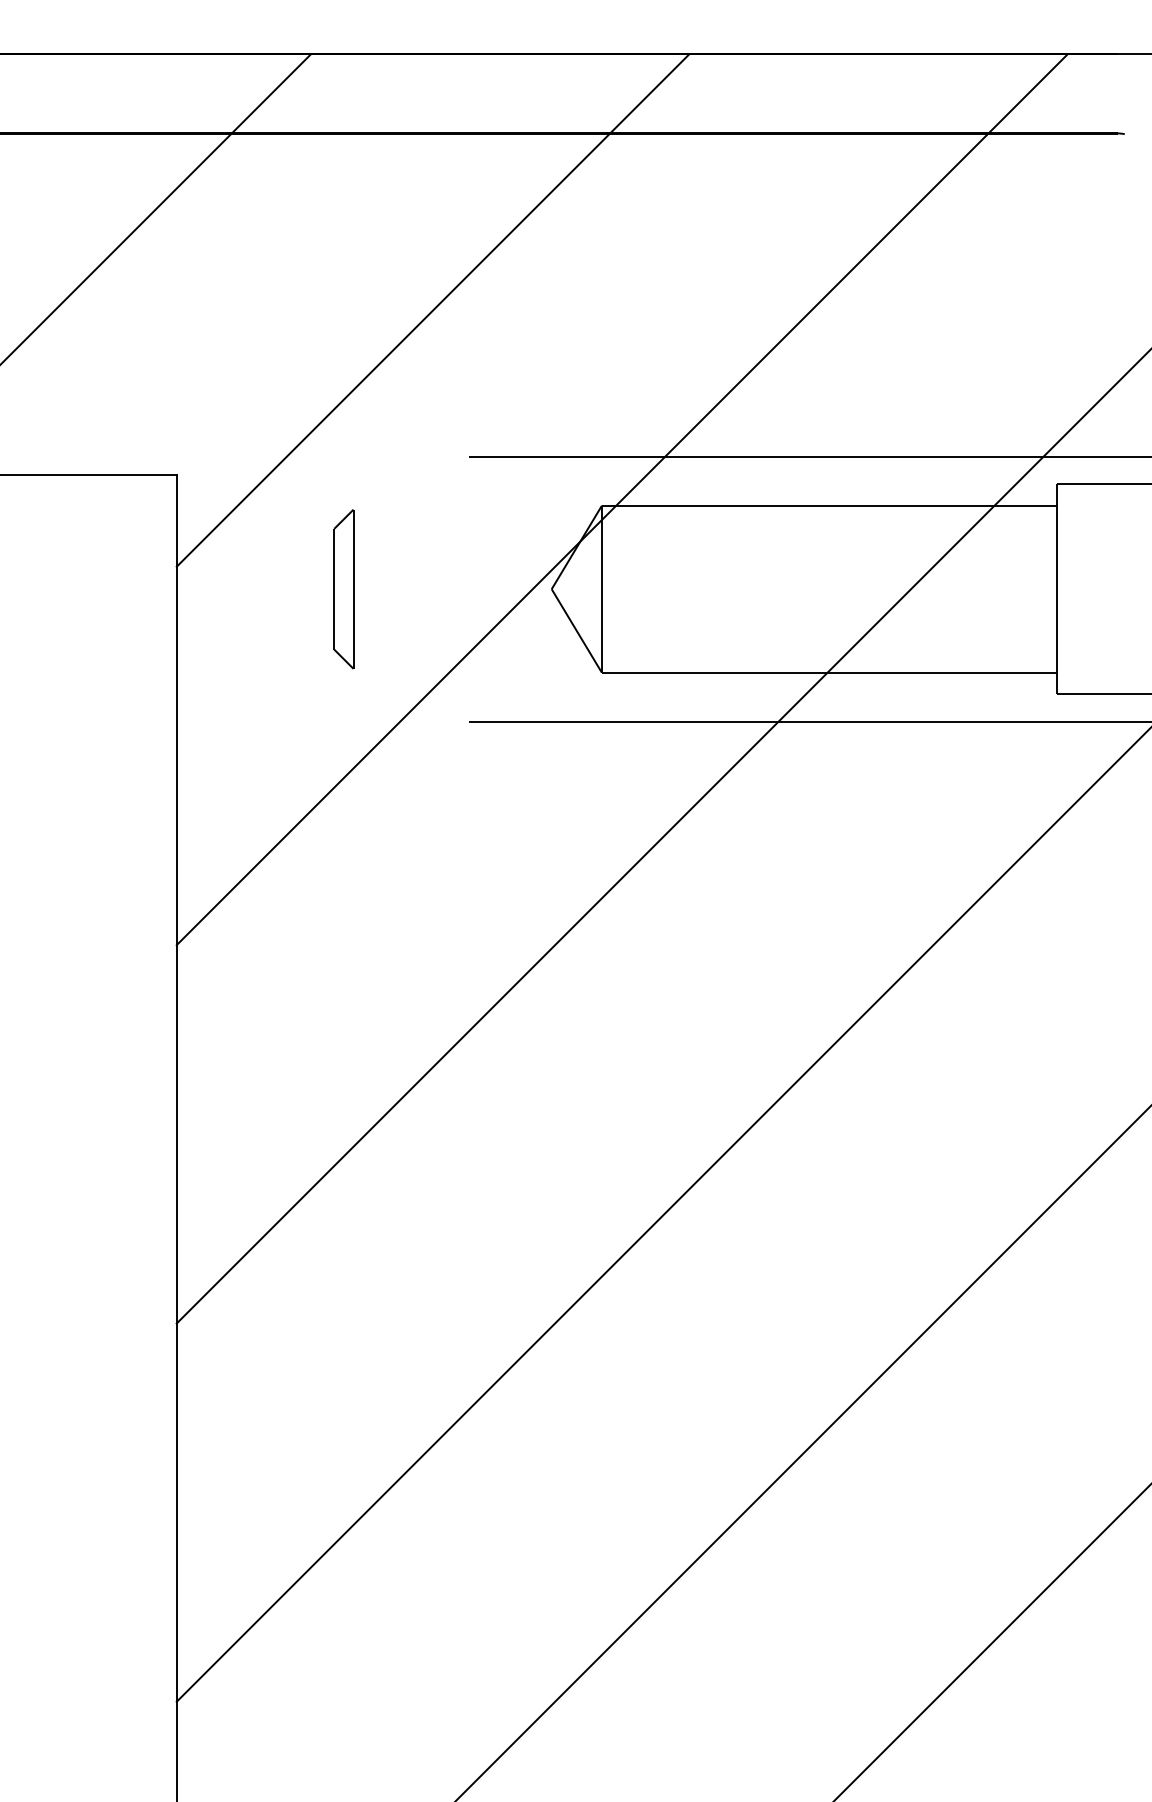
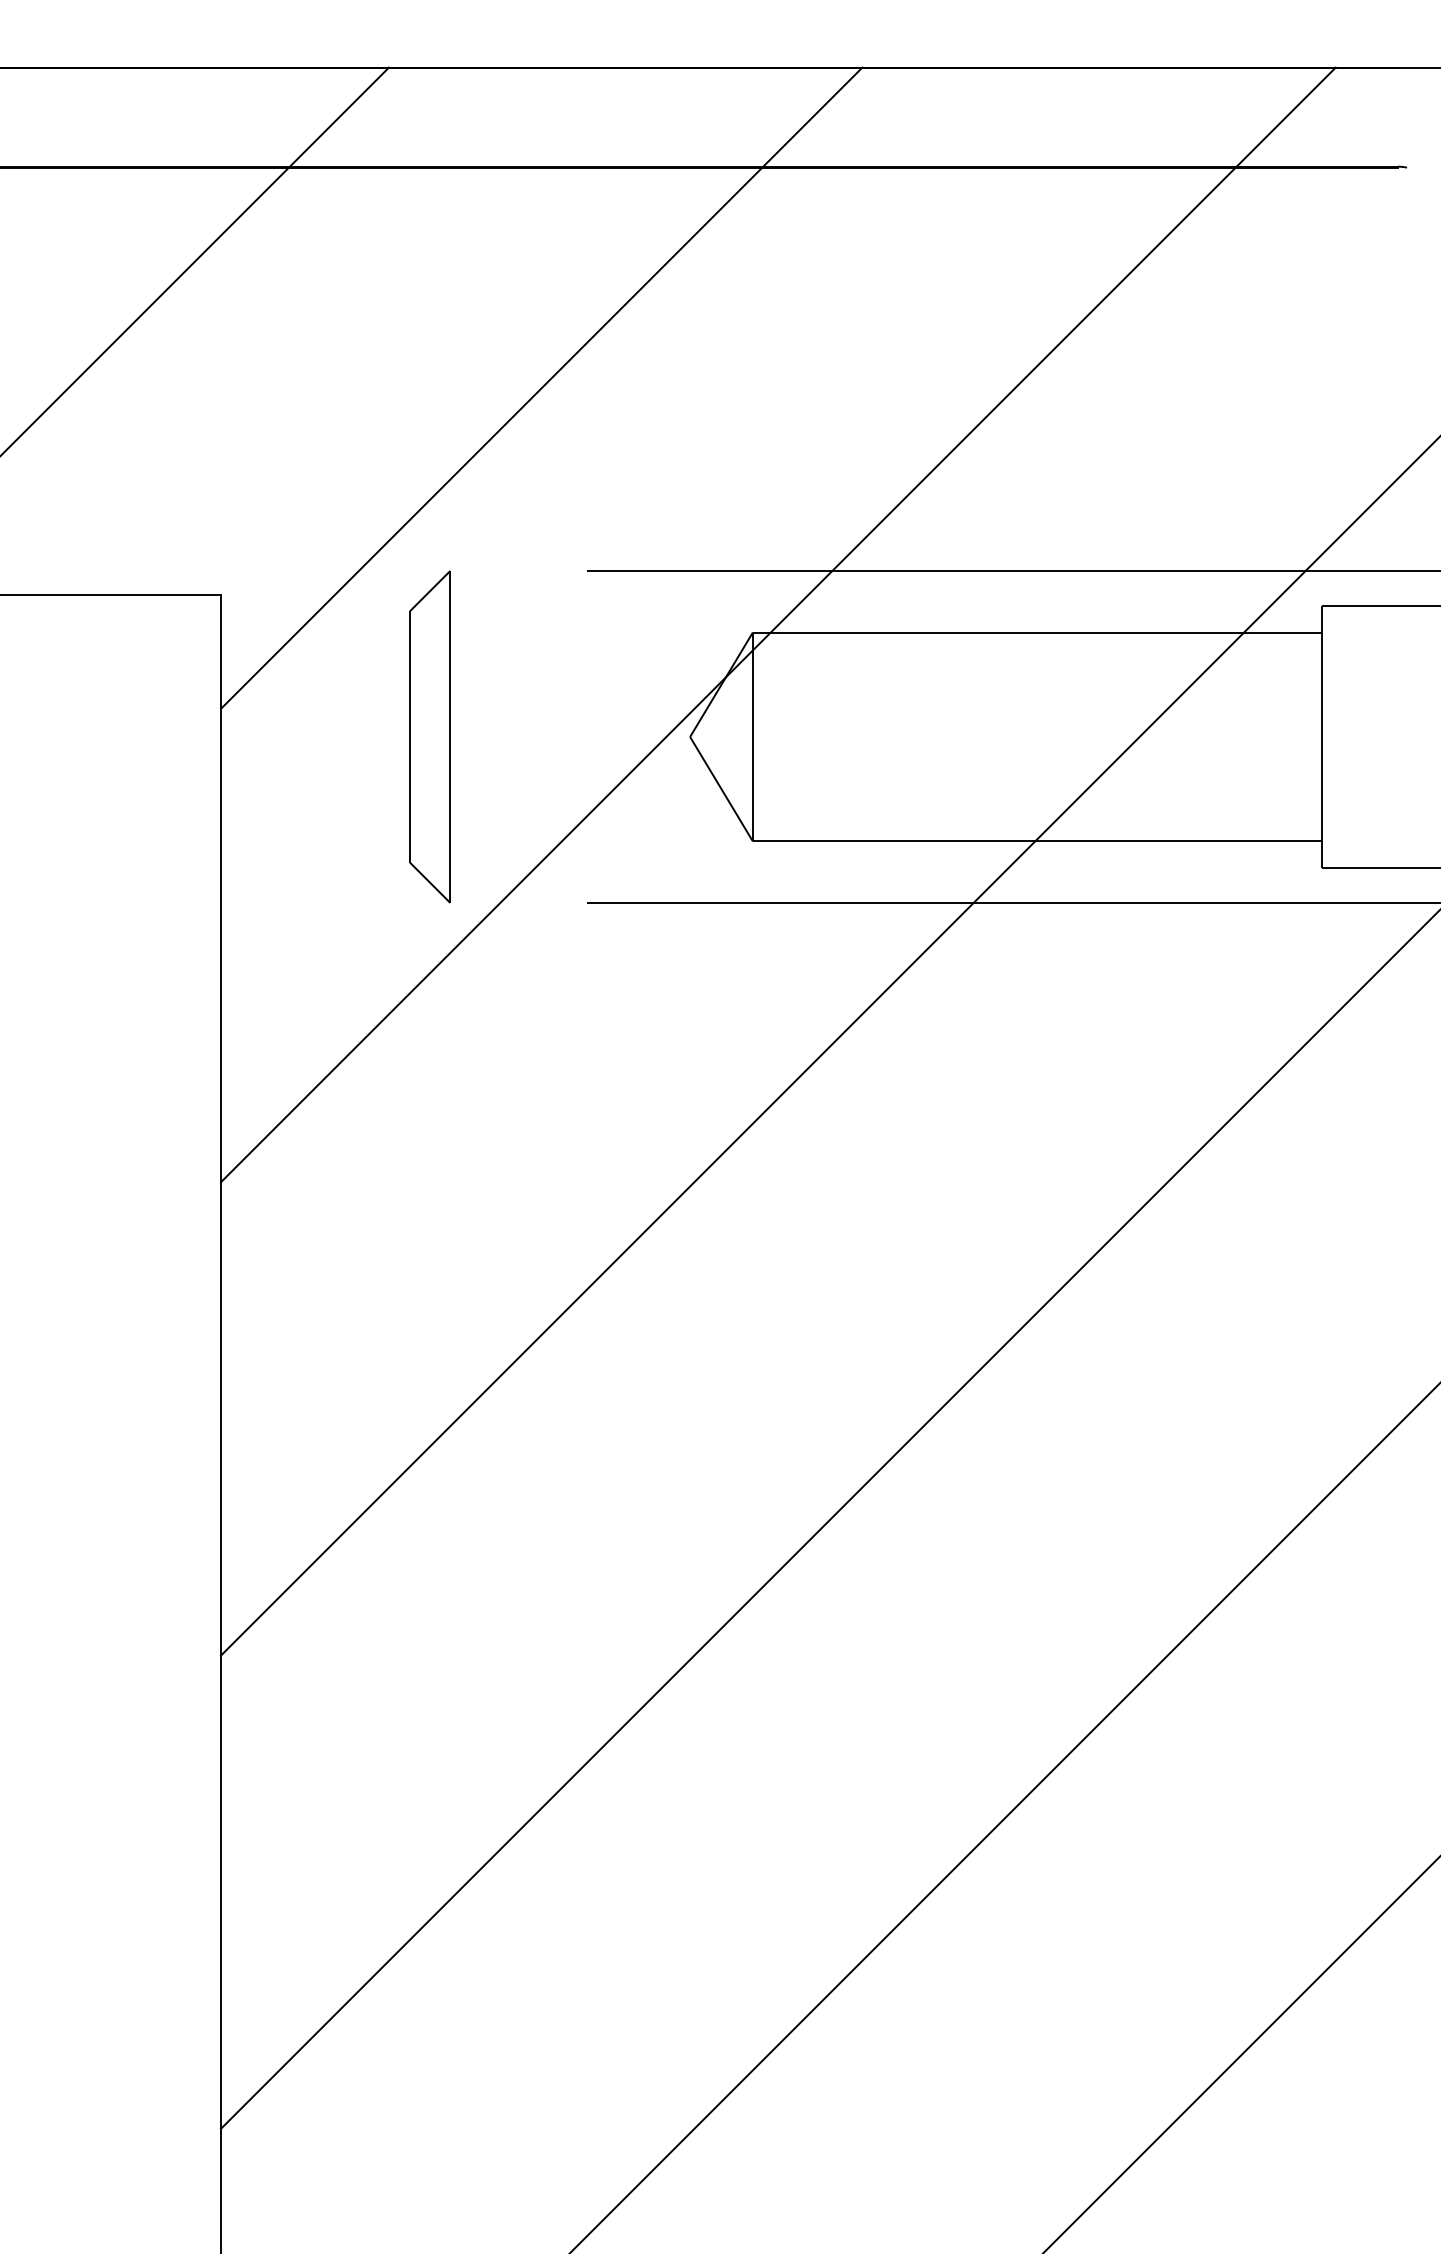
part: (343, 588) -> (429, 736), size x1.67

